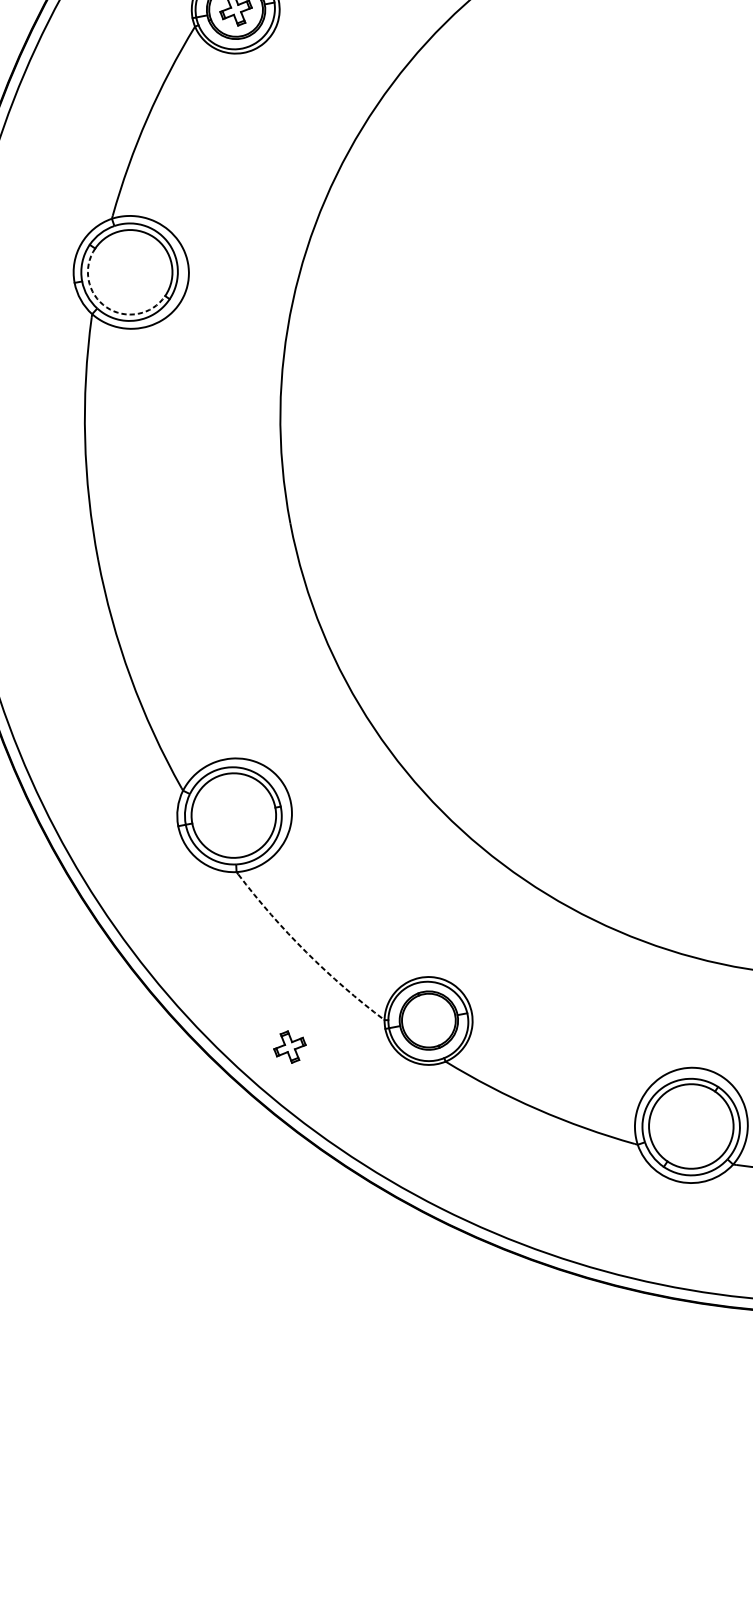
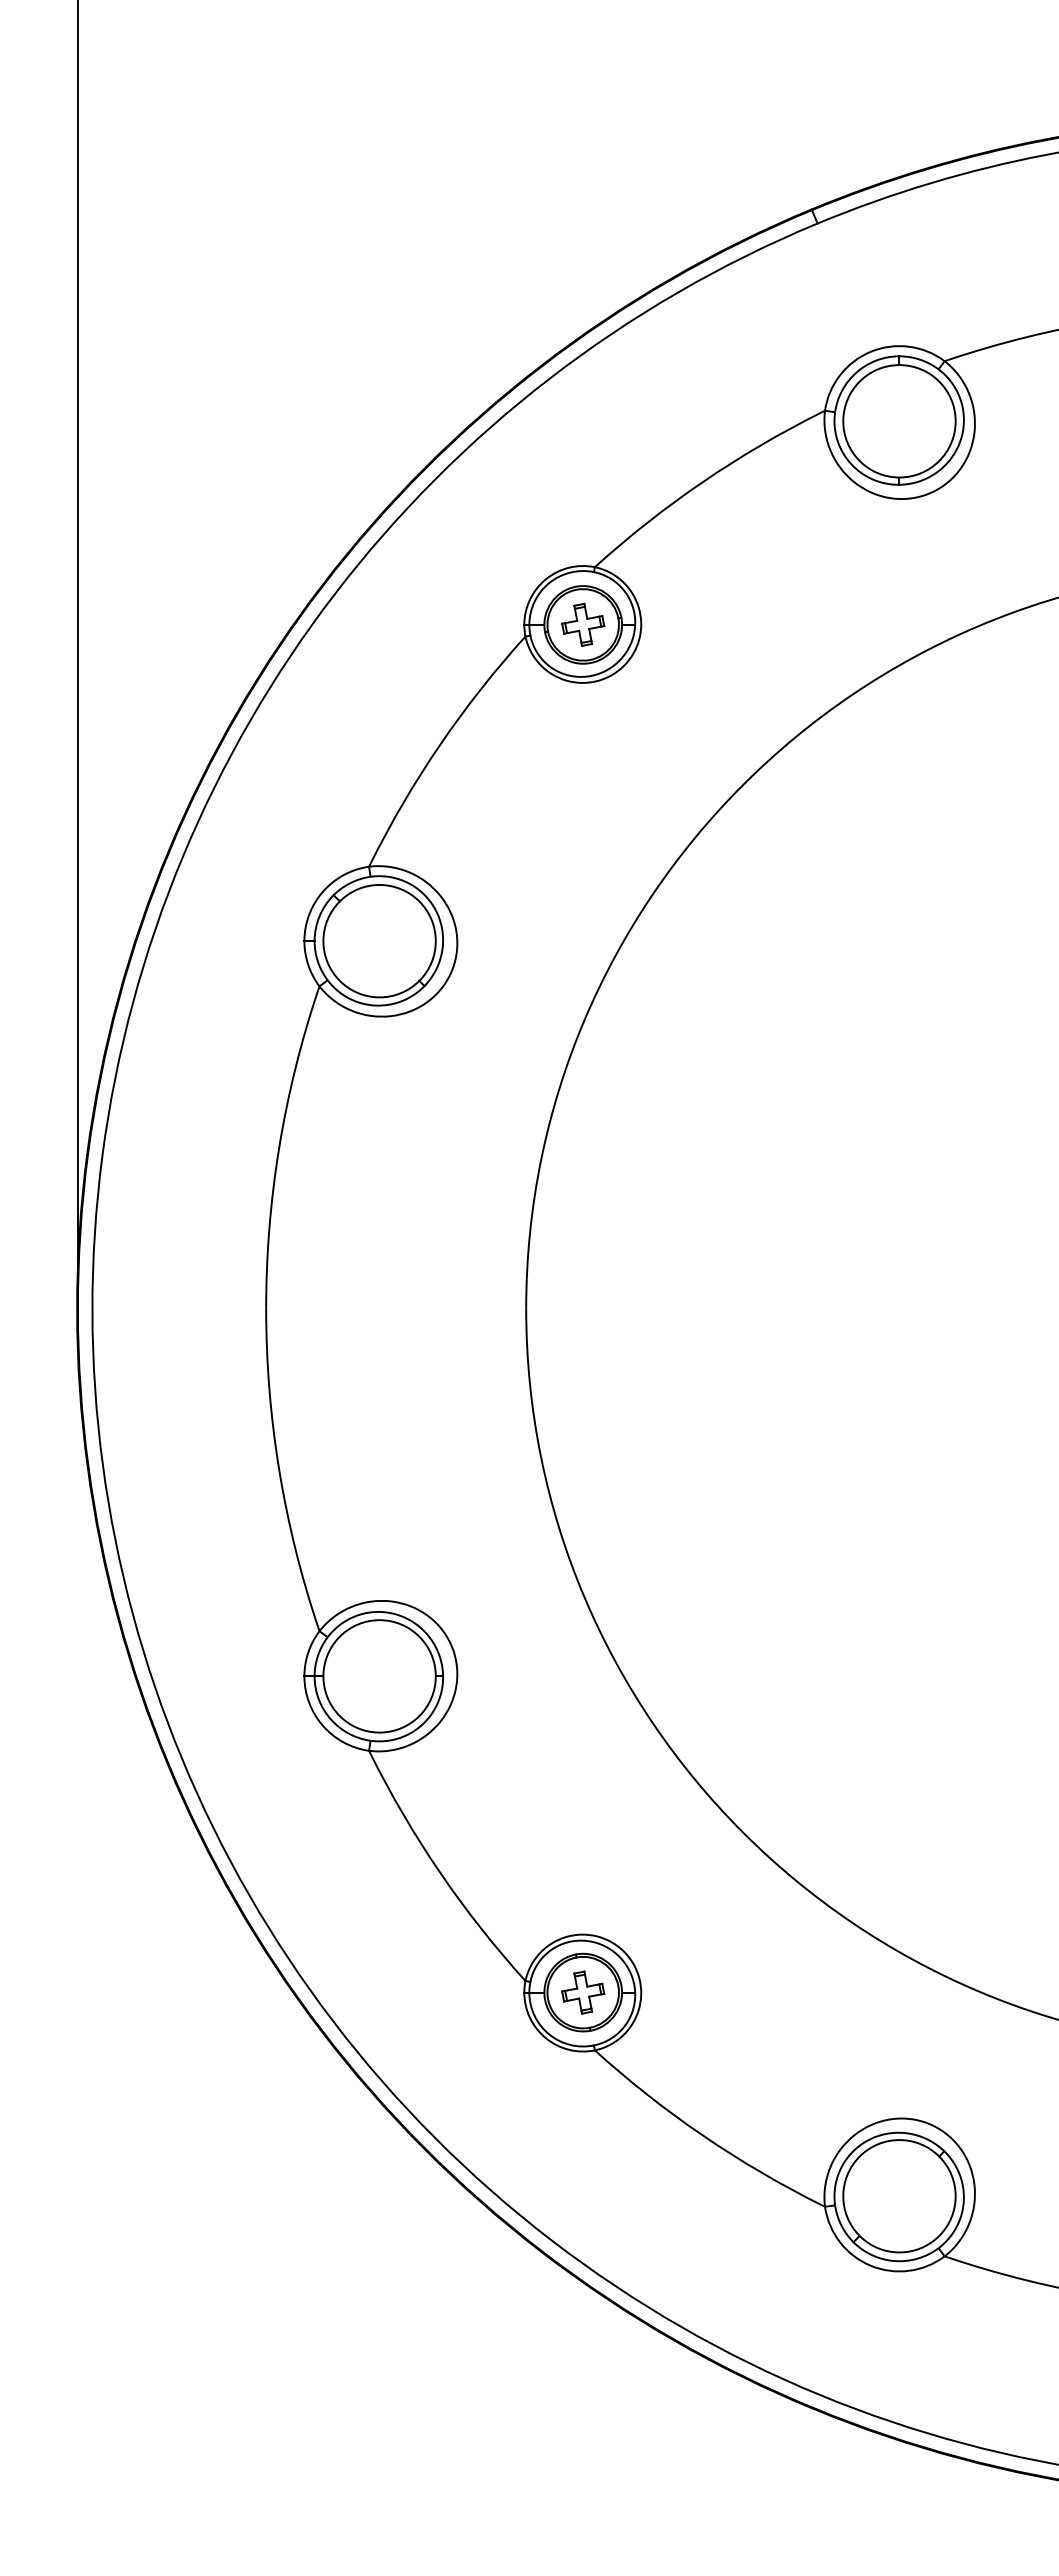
arc: (106, 307) -> (339, 980), dashed -> solid
arc: (306, 952) -> (440, 1873), dashed -> solid
part: (290, 1046) -> (583, 1992), moved

